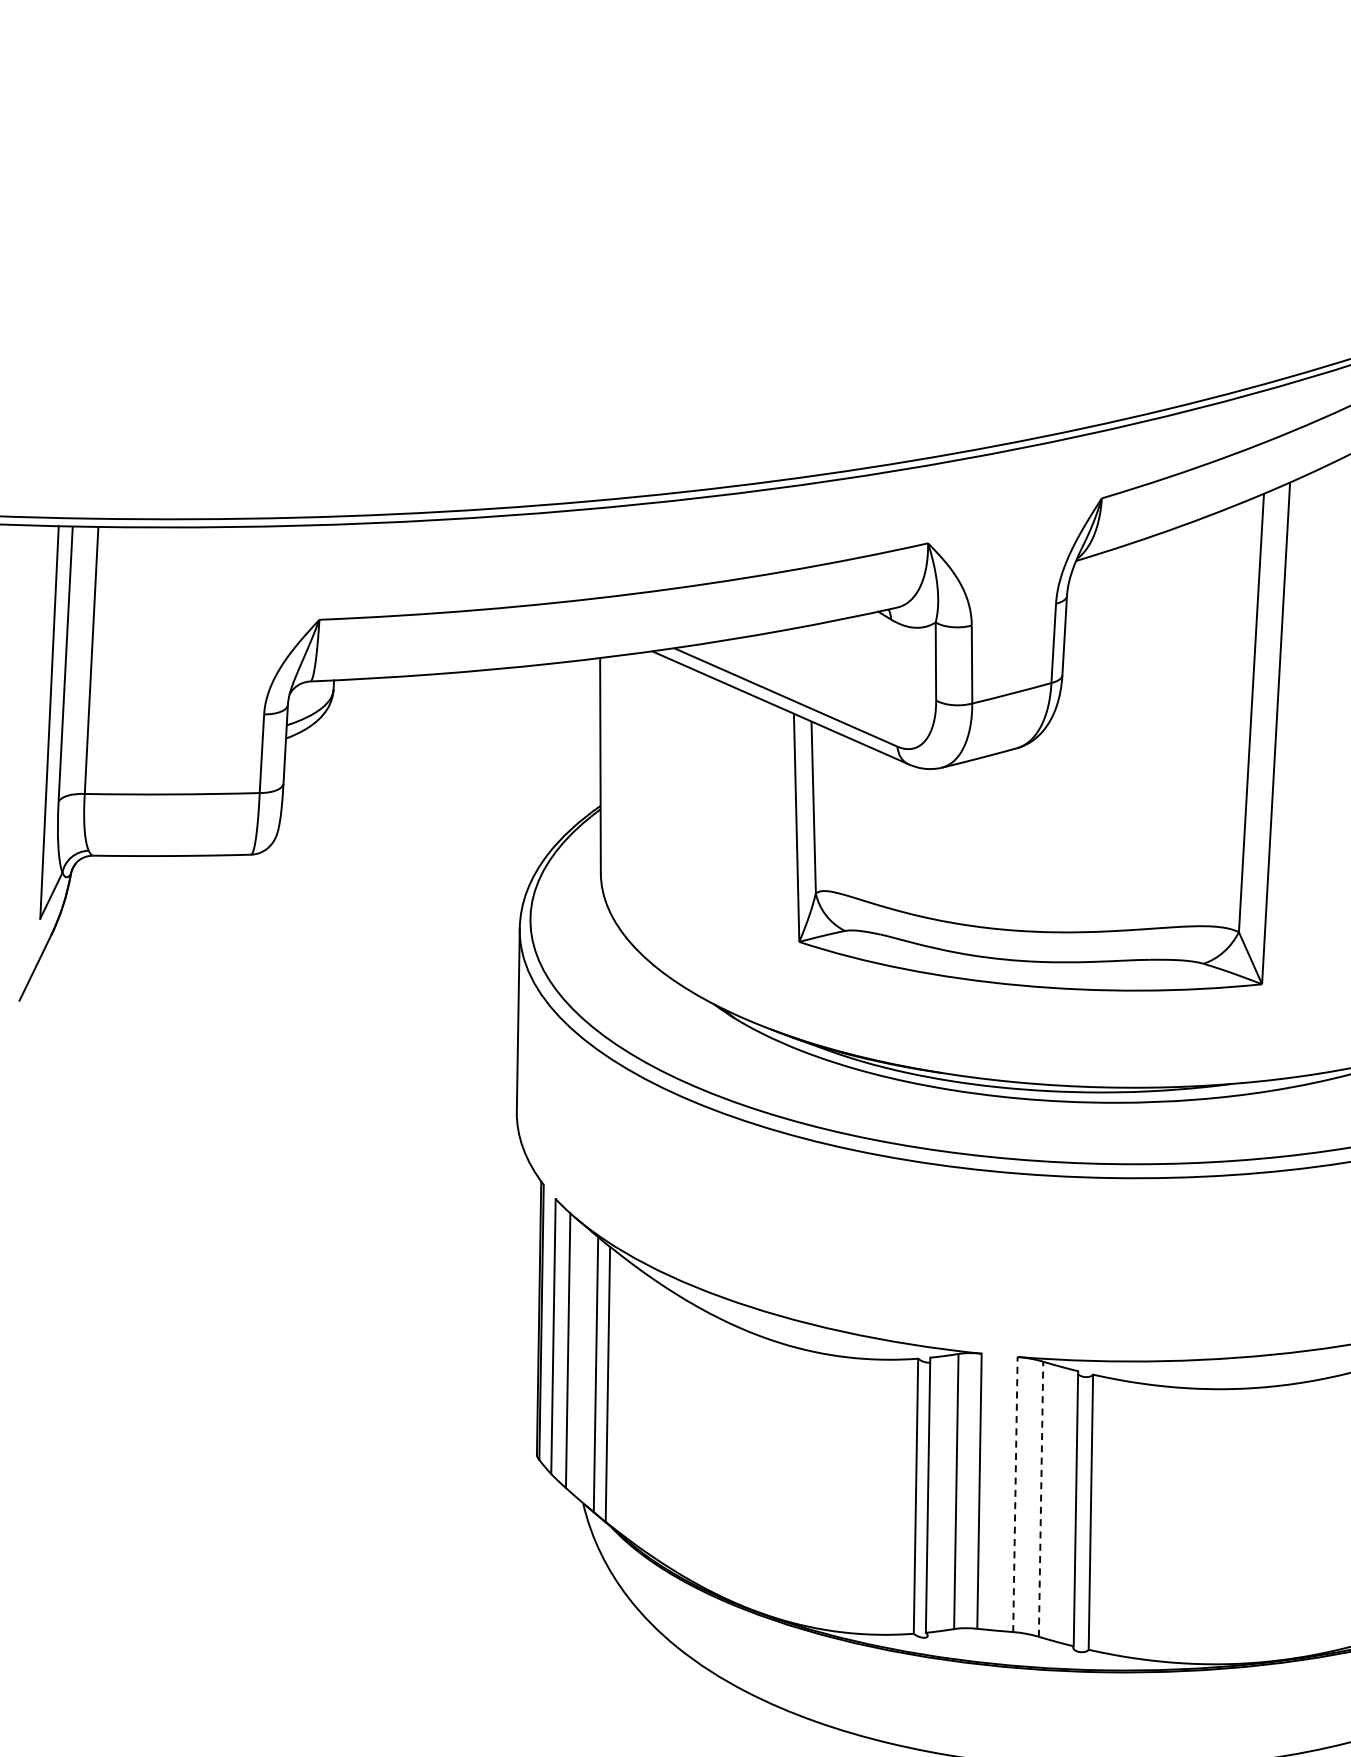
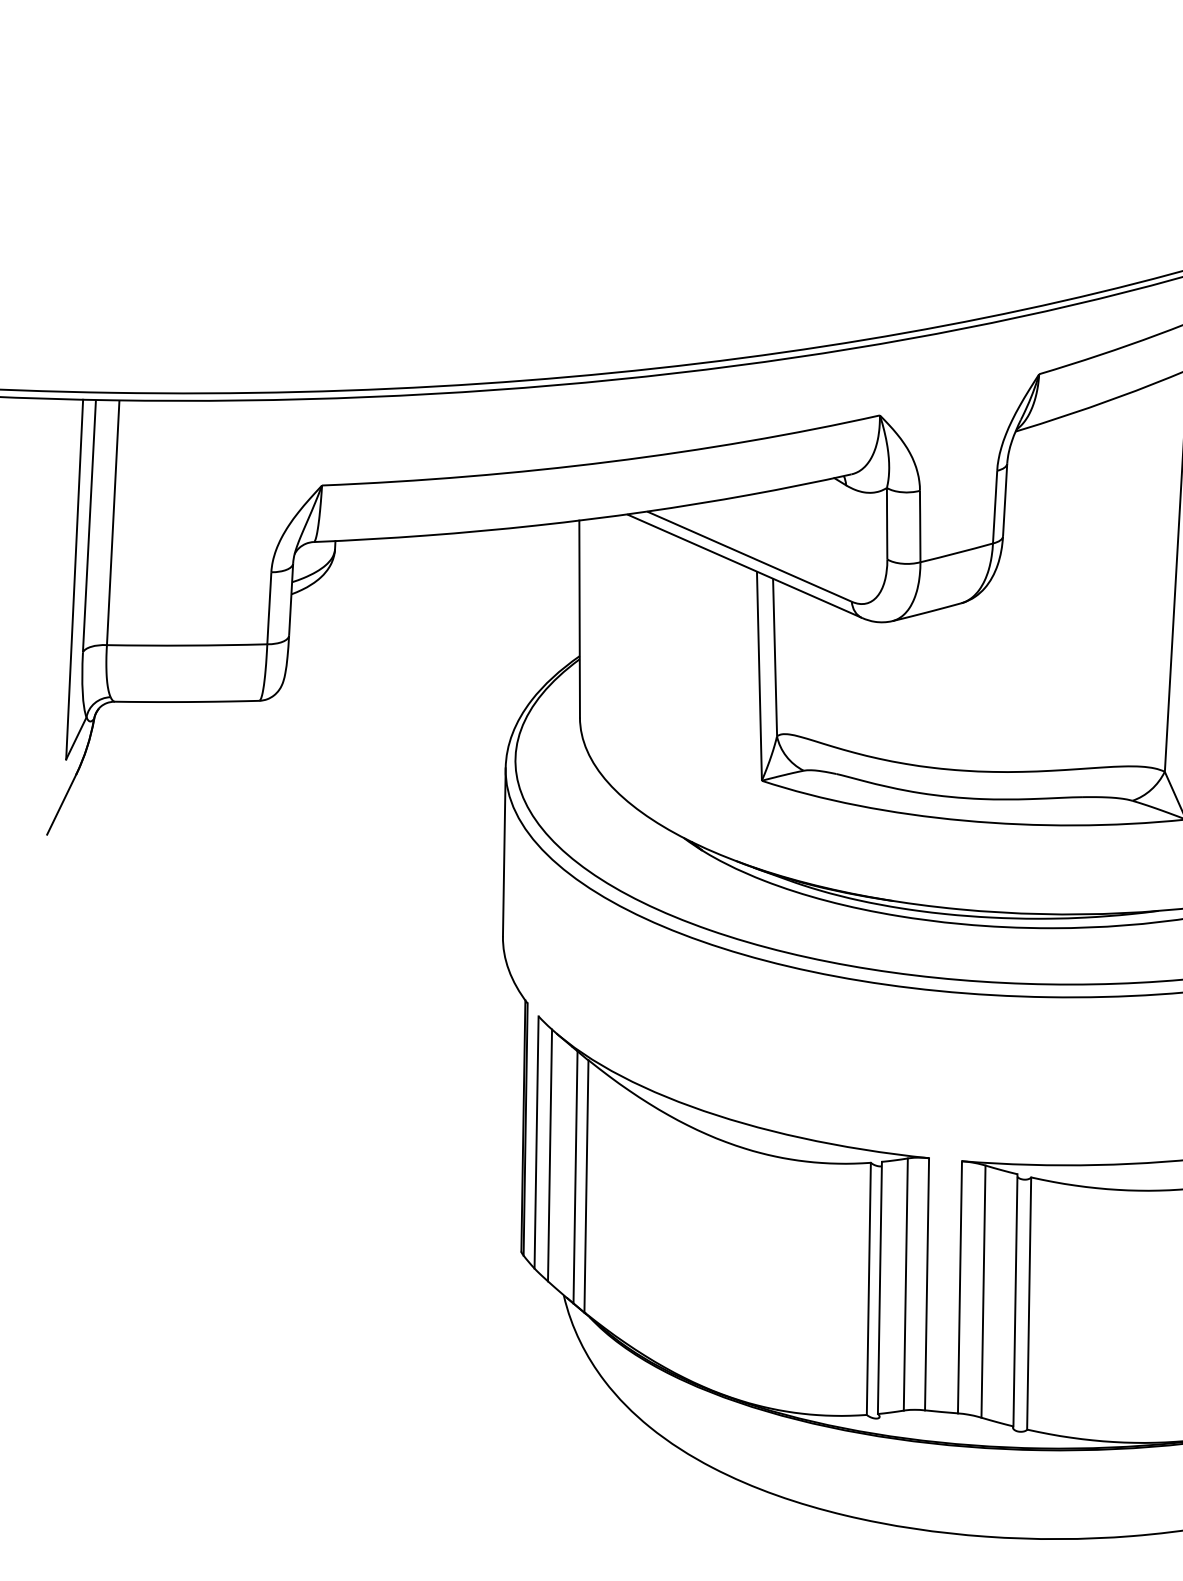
line: (1015, 1494) -> (960, 1287), dashed -> solid
line: (1041, 1499) -> (983, 1291), dashed -> solid

